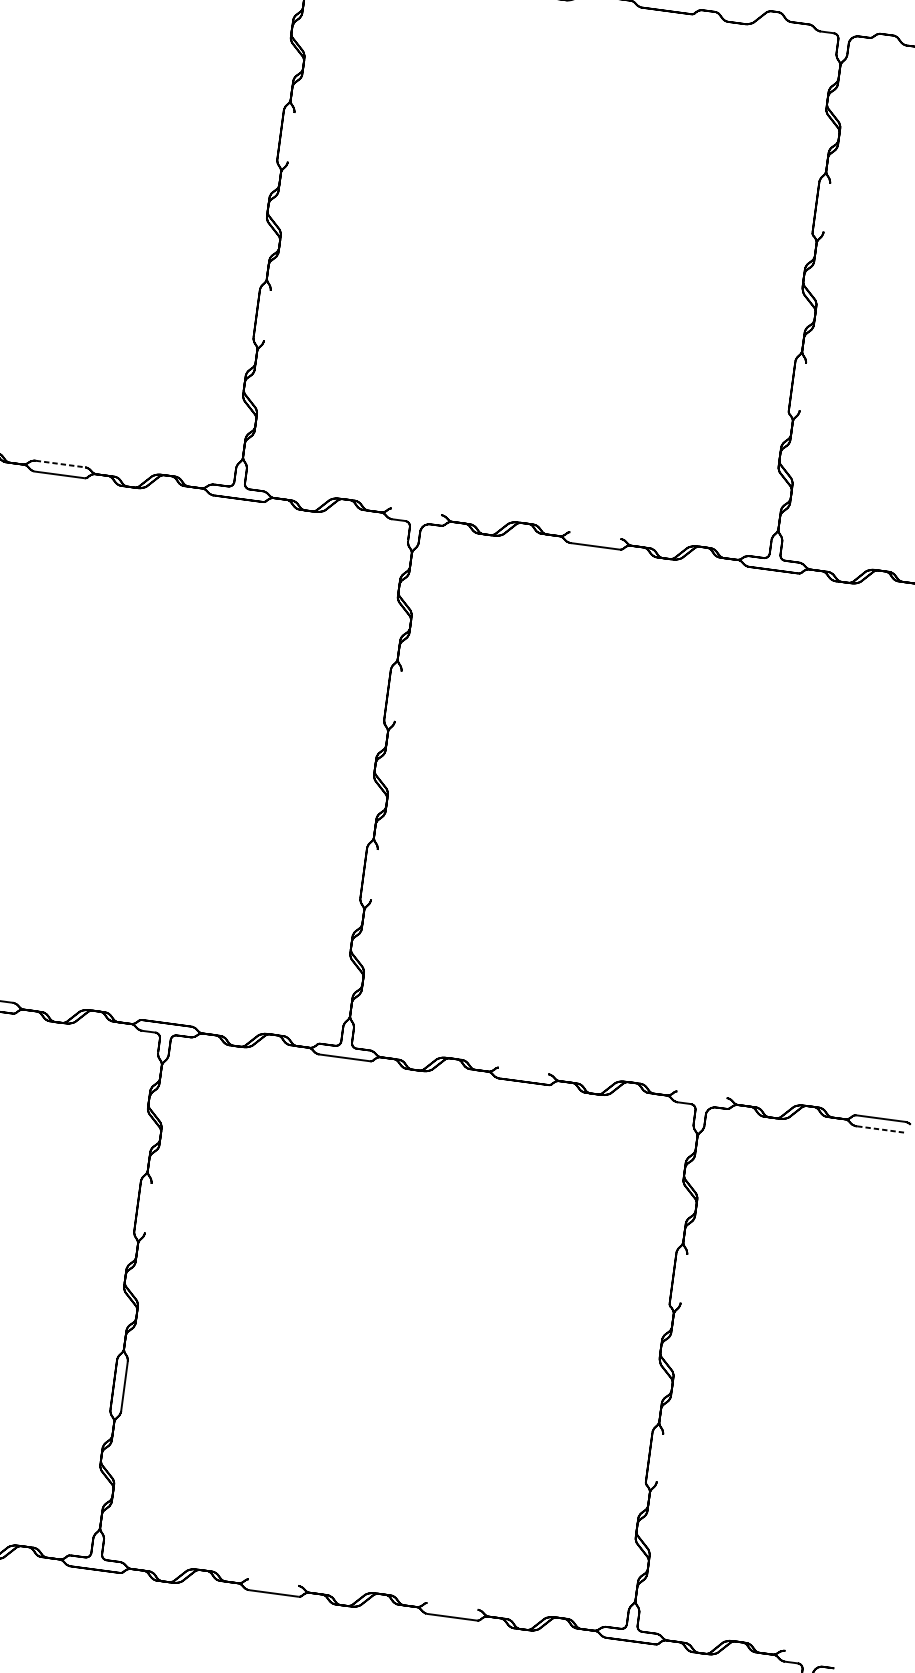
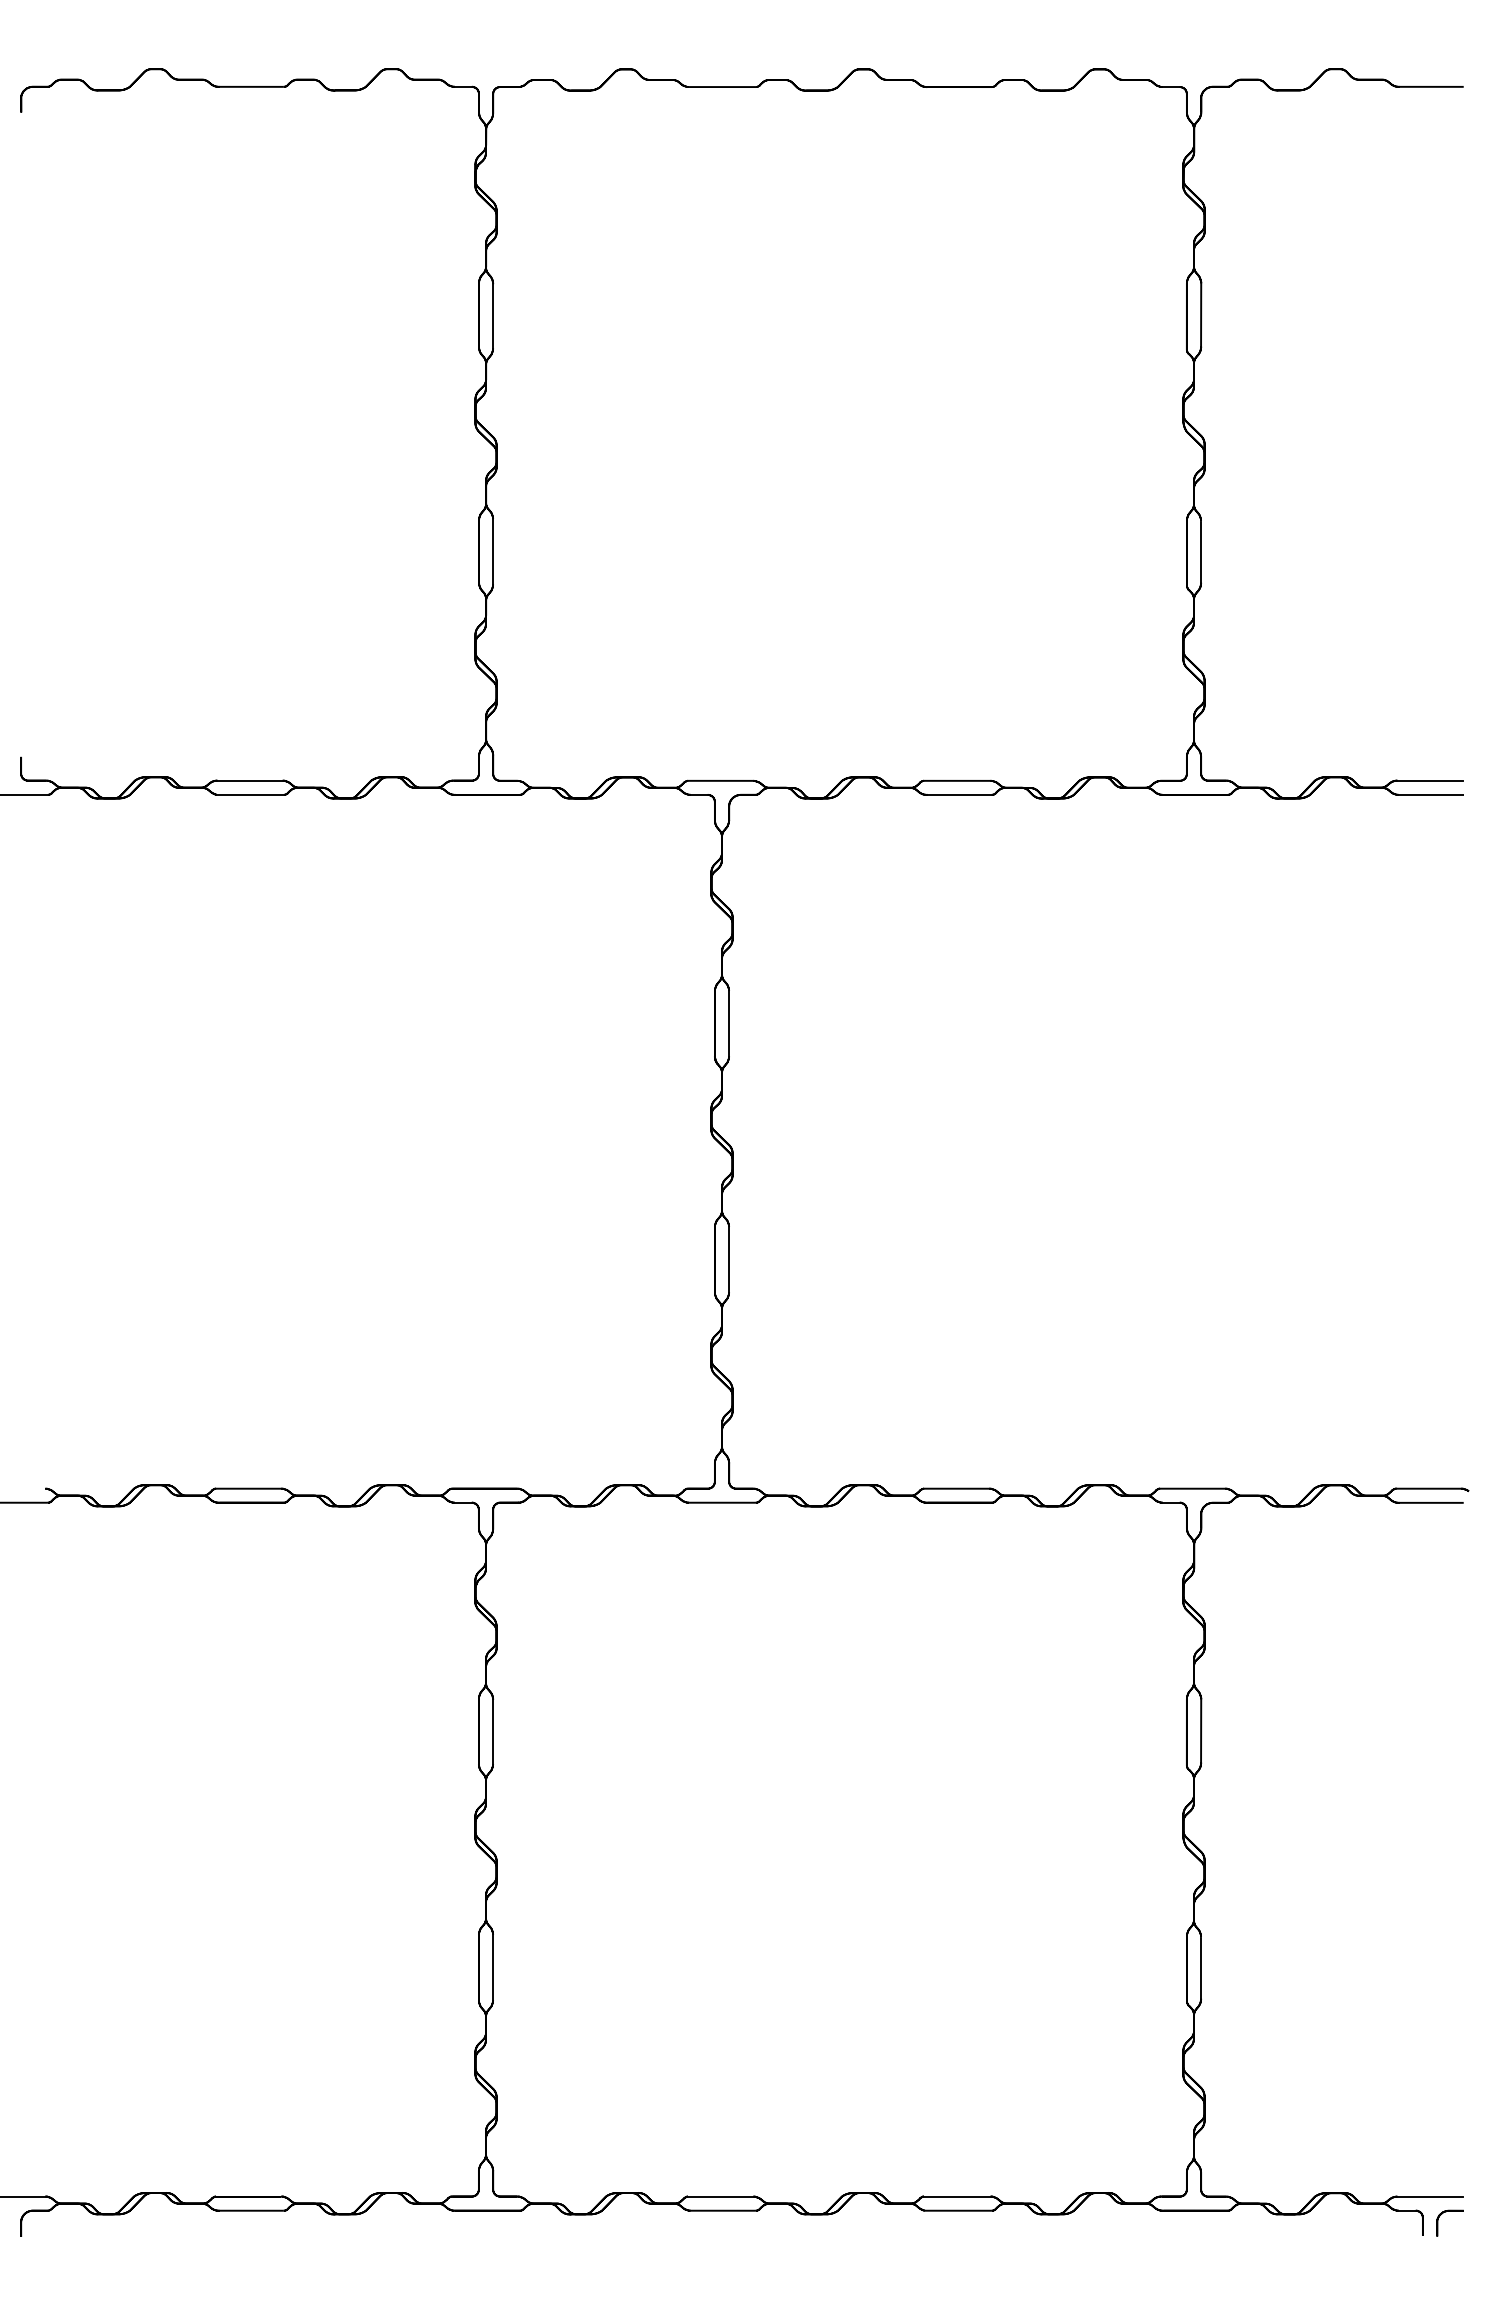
line: (291, 137) -> (493, 316), added
line: (827, 208) -> (1201, 315), added
line: (267, 315) -> (493, 551), added
line: (803, 387) -> (1201, 552), added
line: (60, 463) -> (250, 780), dashed -> solid
line: (416, 511) -> (720, 780), added
line: (595, 535) -> (957, 780), added
line: (398, 696) -> (729, 1023), added
line: (374, 873) -> (729, 1258), added
line: (523, 1070) -> (956, 1488), added
line: (701, 1094) -> (1192, 1488), added
line: (881, 1129) -> (1432, 1502), dashed -> solid
line: (148, 1207) -> (493, 1731), added
line: (684, 1279) -> (1201, 1731), added
line: (660, 1458) -> (1201, 1968), added
line: (273, 1582) -> (720, 2196), added
line: (452, 1606) -> (957, 2196), added
line: (809, 1654) -> (1429, 2196), added

